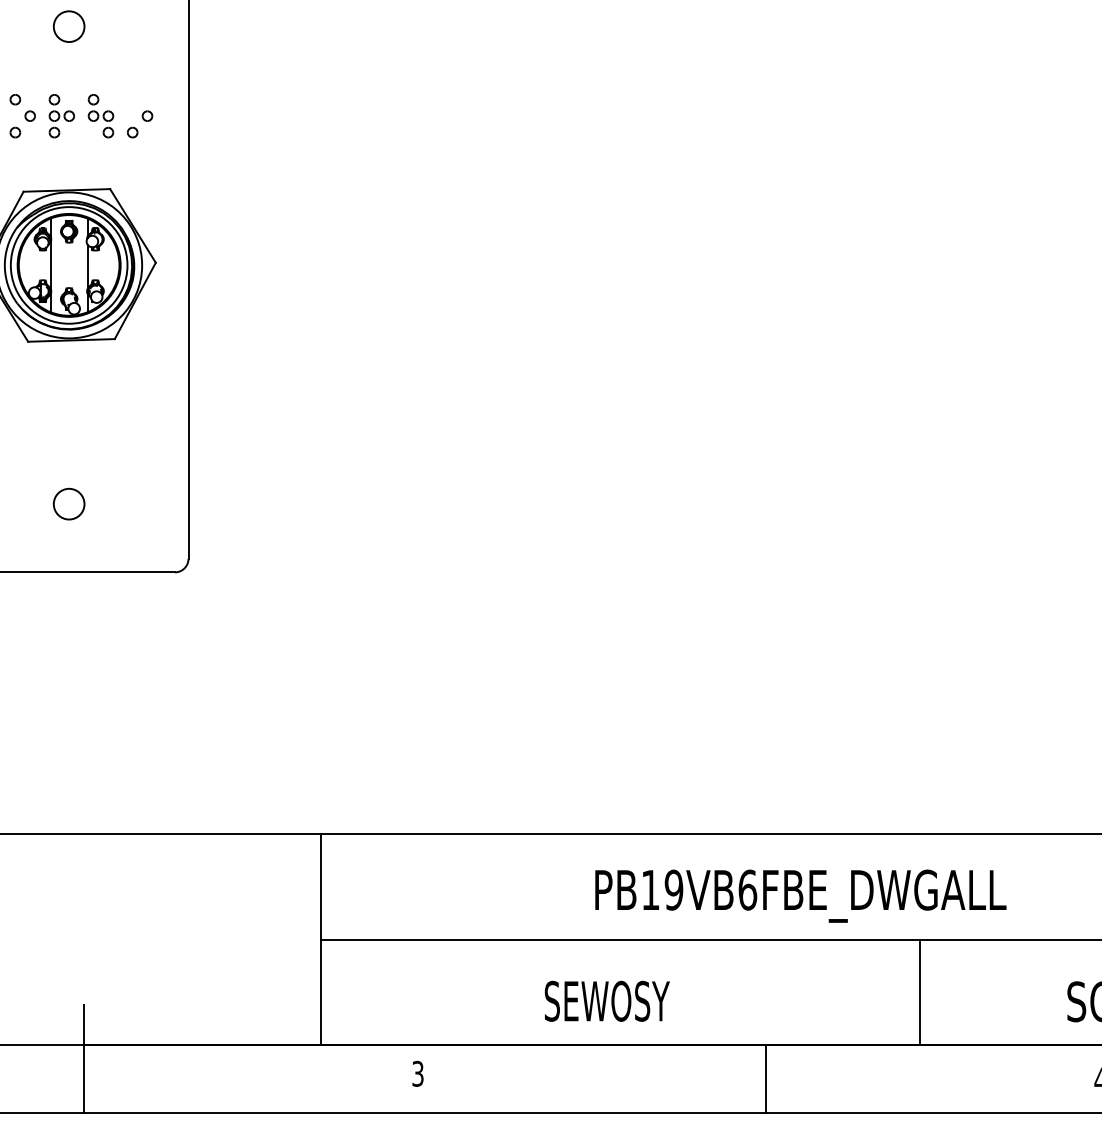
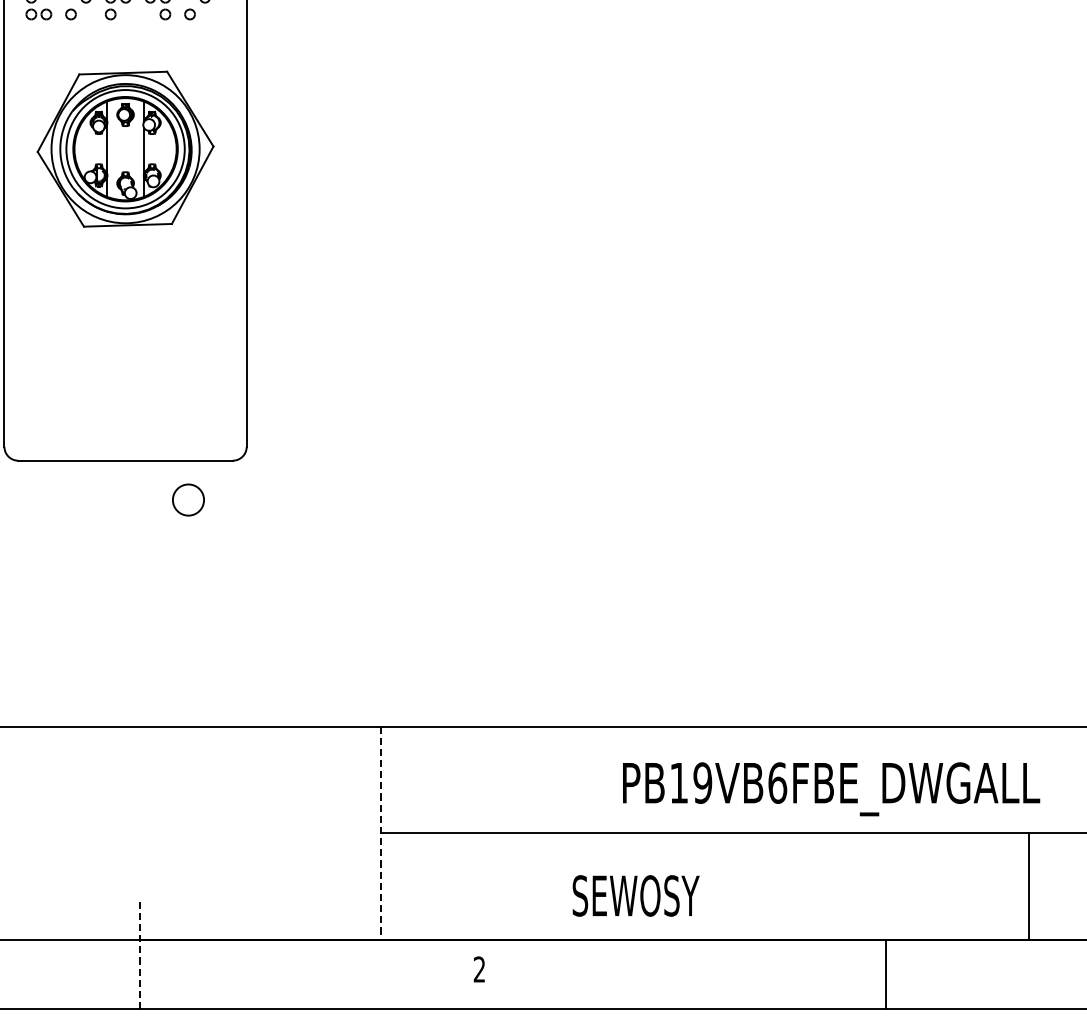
circle: (68, 504) -> (187, 500), moved
text: (800, 895) -> (831, 788), moved
line: (321, 940) -> (381, 834), solid -> dashed
line: (920, 991) -> (1029, 885), moved
text: (606, 1000) -> (635, 895), moved
line: (83, 1059) -> (140, 954), solid -> dashed
text: (417, 1073) -> (479, 969), 3 -> 2
line: (765, 1078) -> (885, 974), moved

